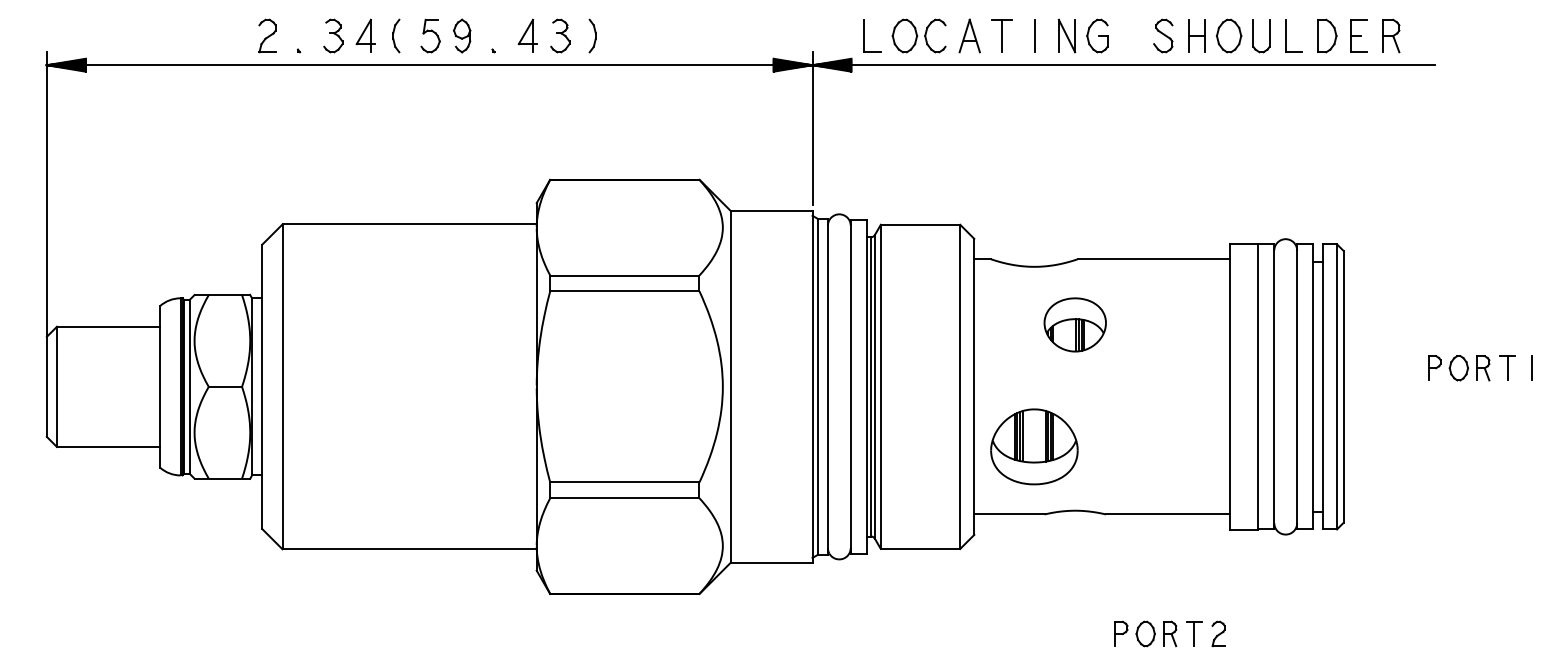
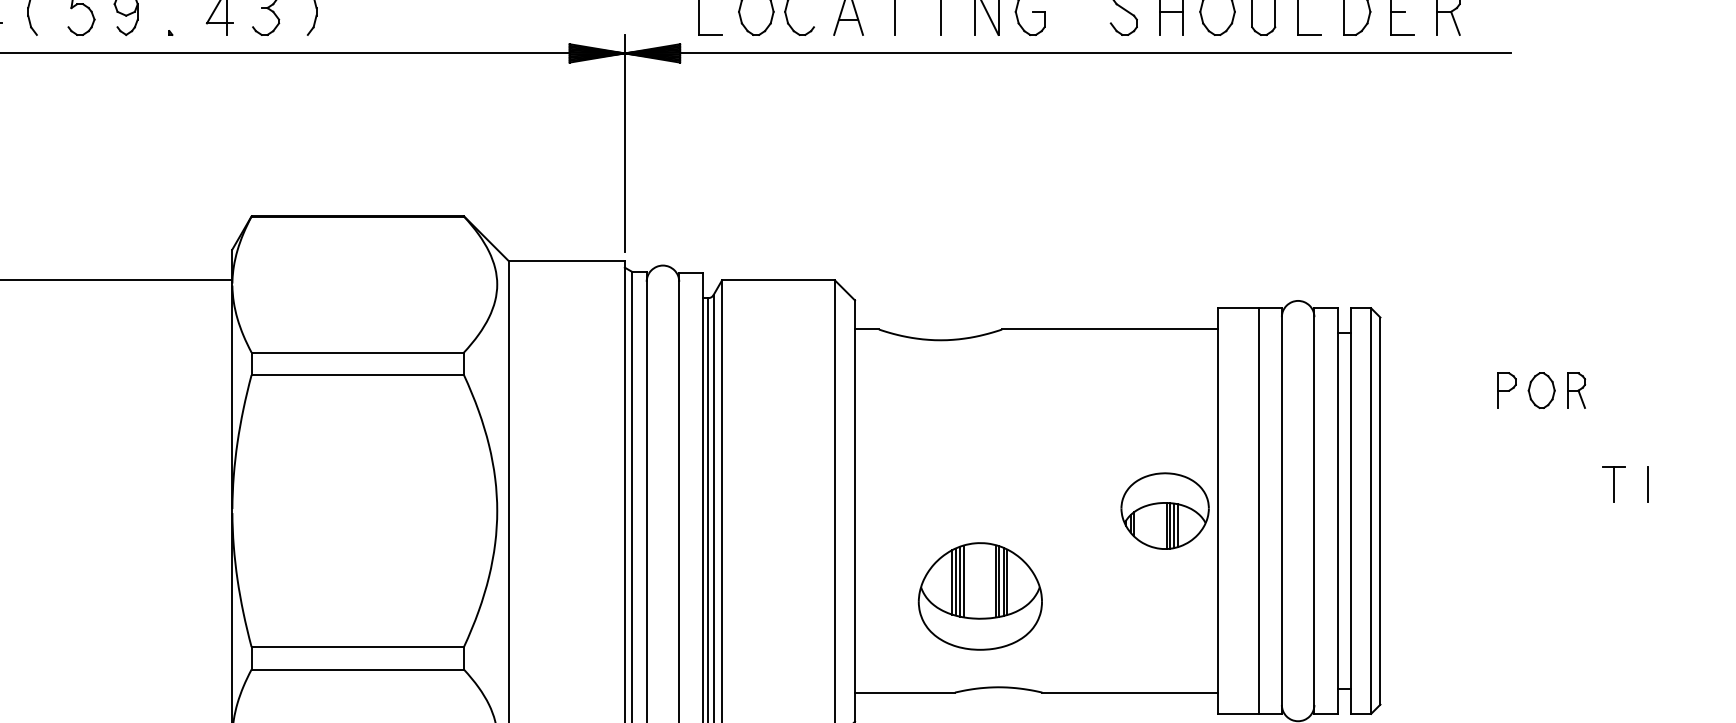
part: (1074, 324) -> (1164, 510), moved
part: (1459, 368) -> (1542, 391), moved
part: (1034, 446) -> (980, 595), moved

